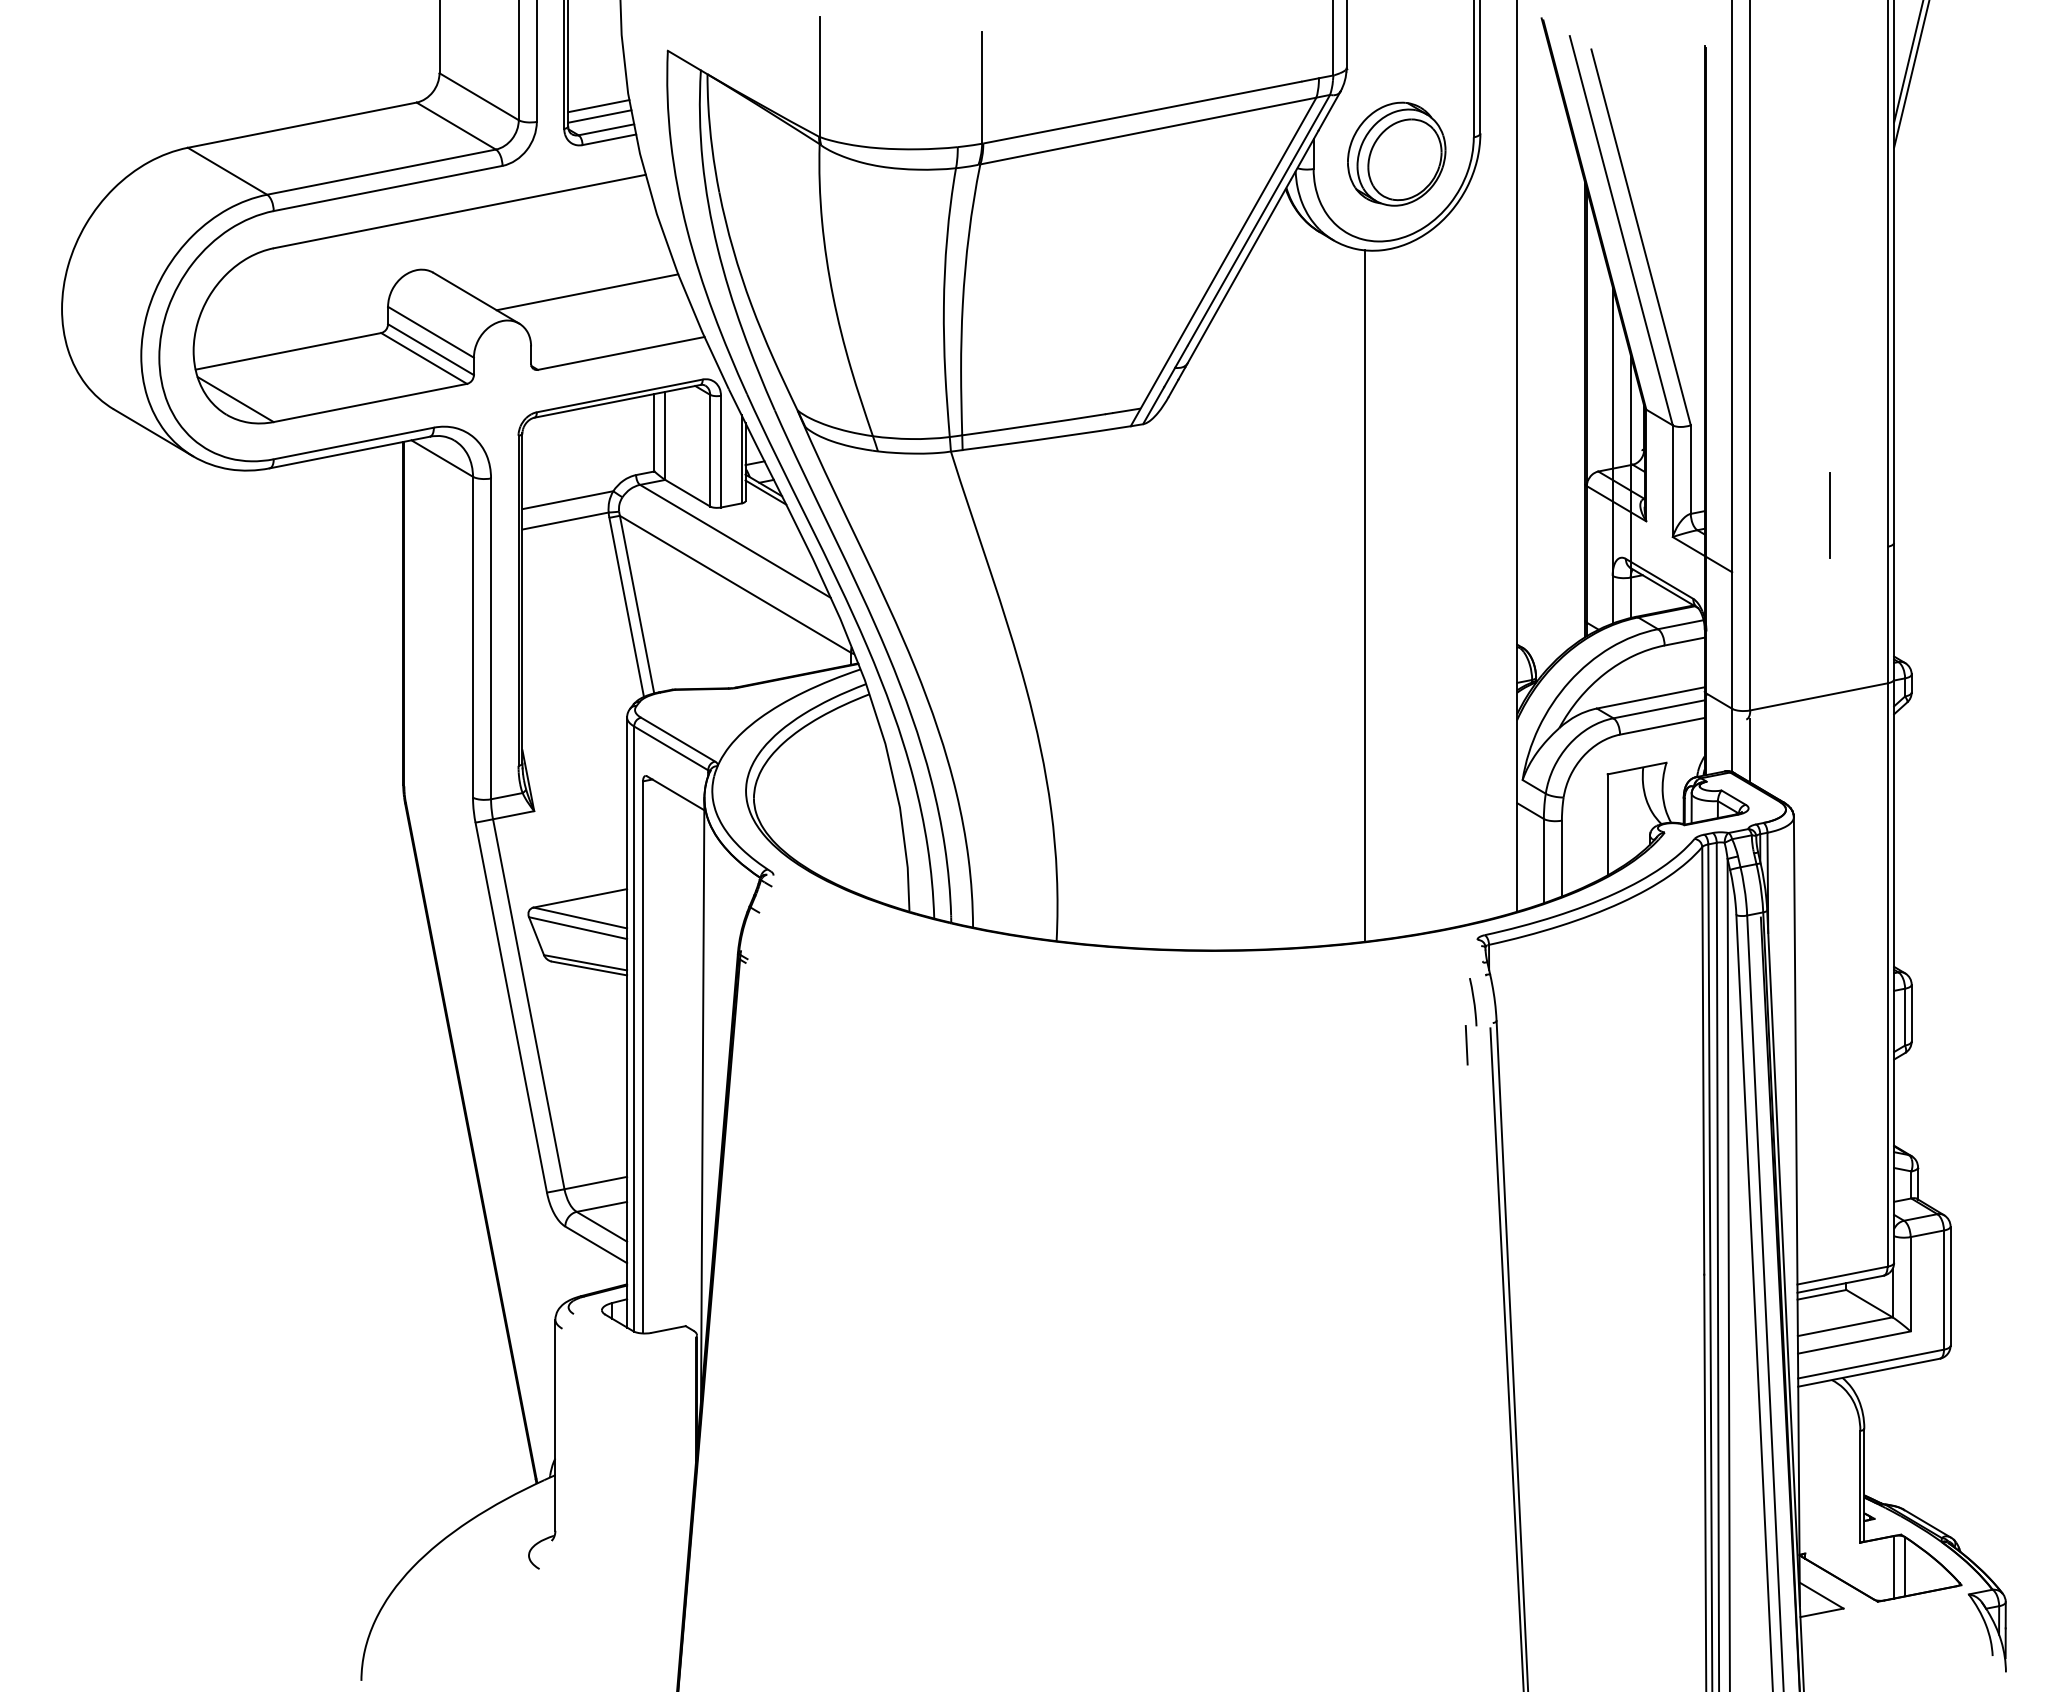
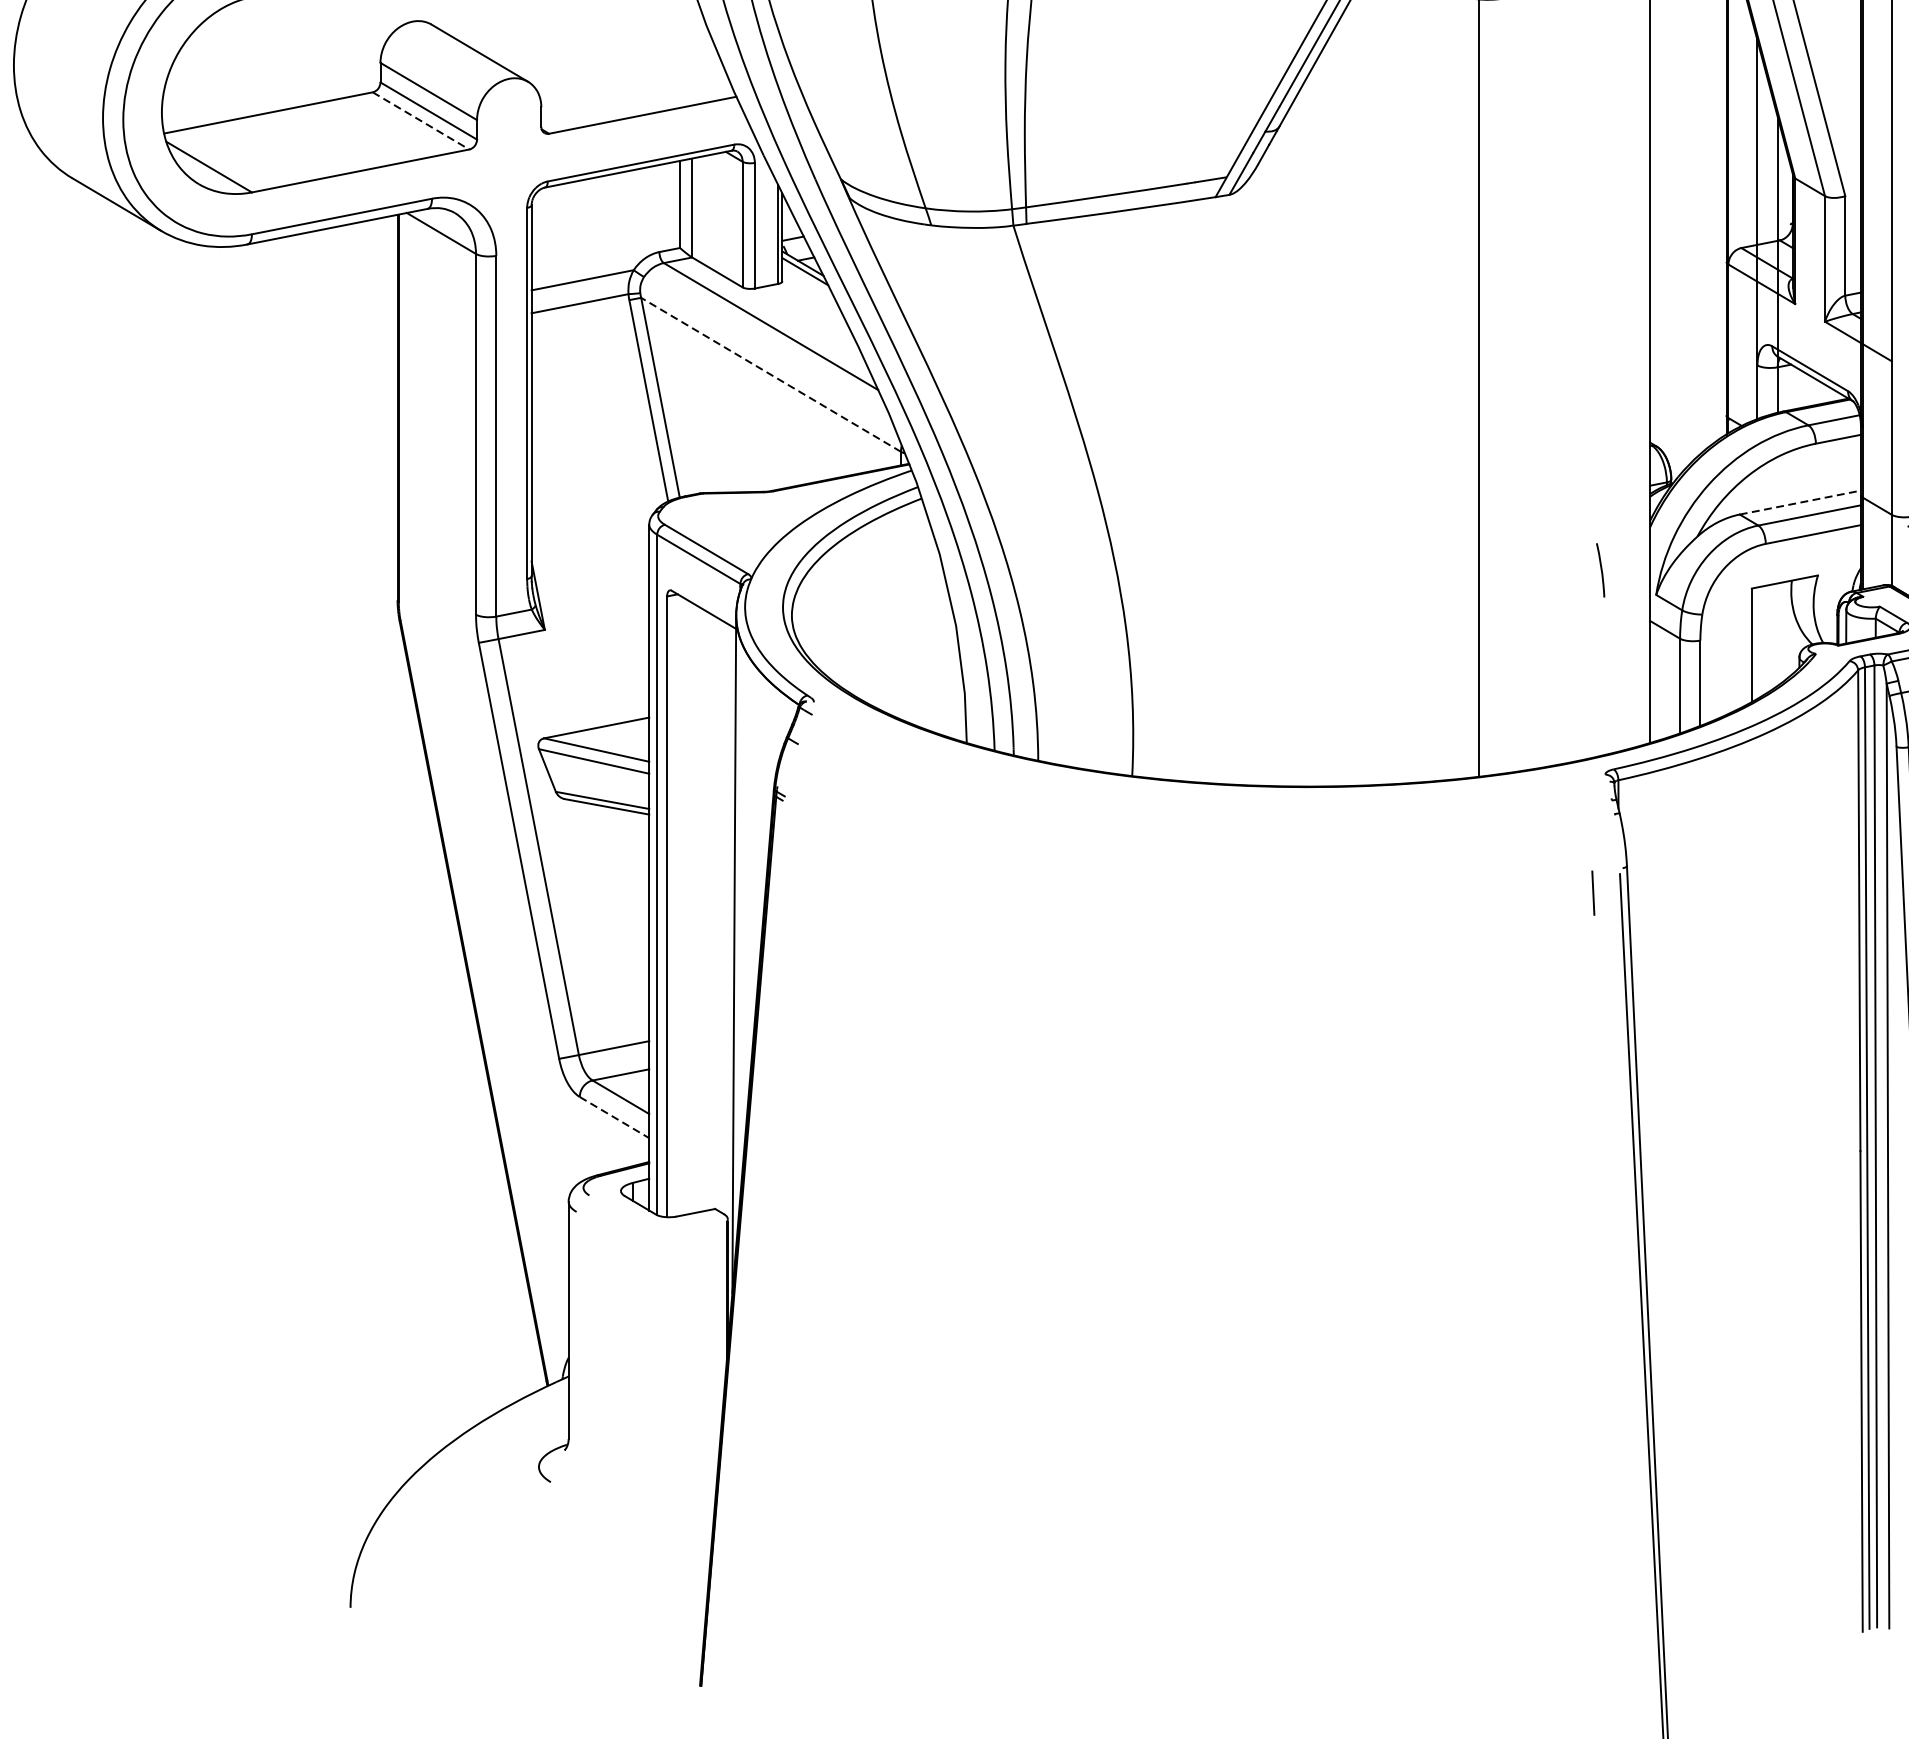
line: (587, 292) -> (604, 46), removed
line: (424, 358) -> (421, 120), solid -> dashed
line: (735, 584) -> (771, 375), solid -> dashed
line: (1650, 697) -> (1799, 502), solid -> dashed
line: (1473, 1002) -> (1600, 570), moved
line: (596, 1244) -> (614, 1117), solid -> dashed

